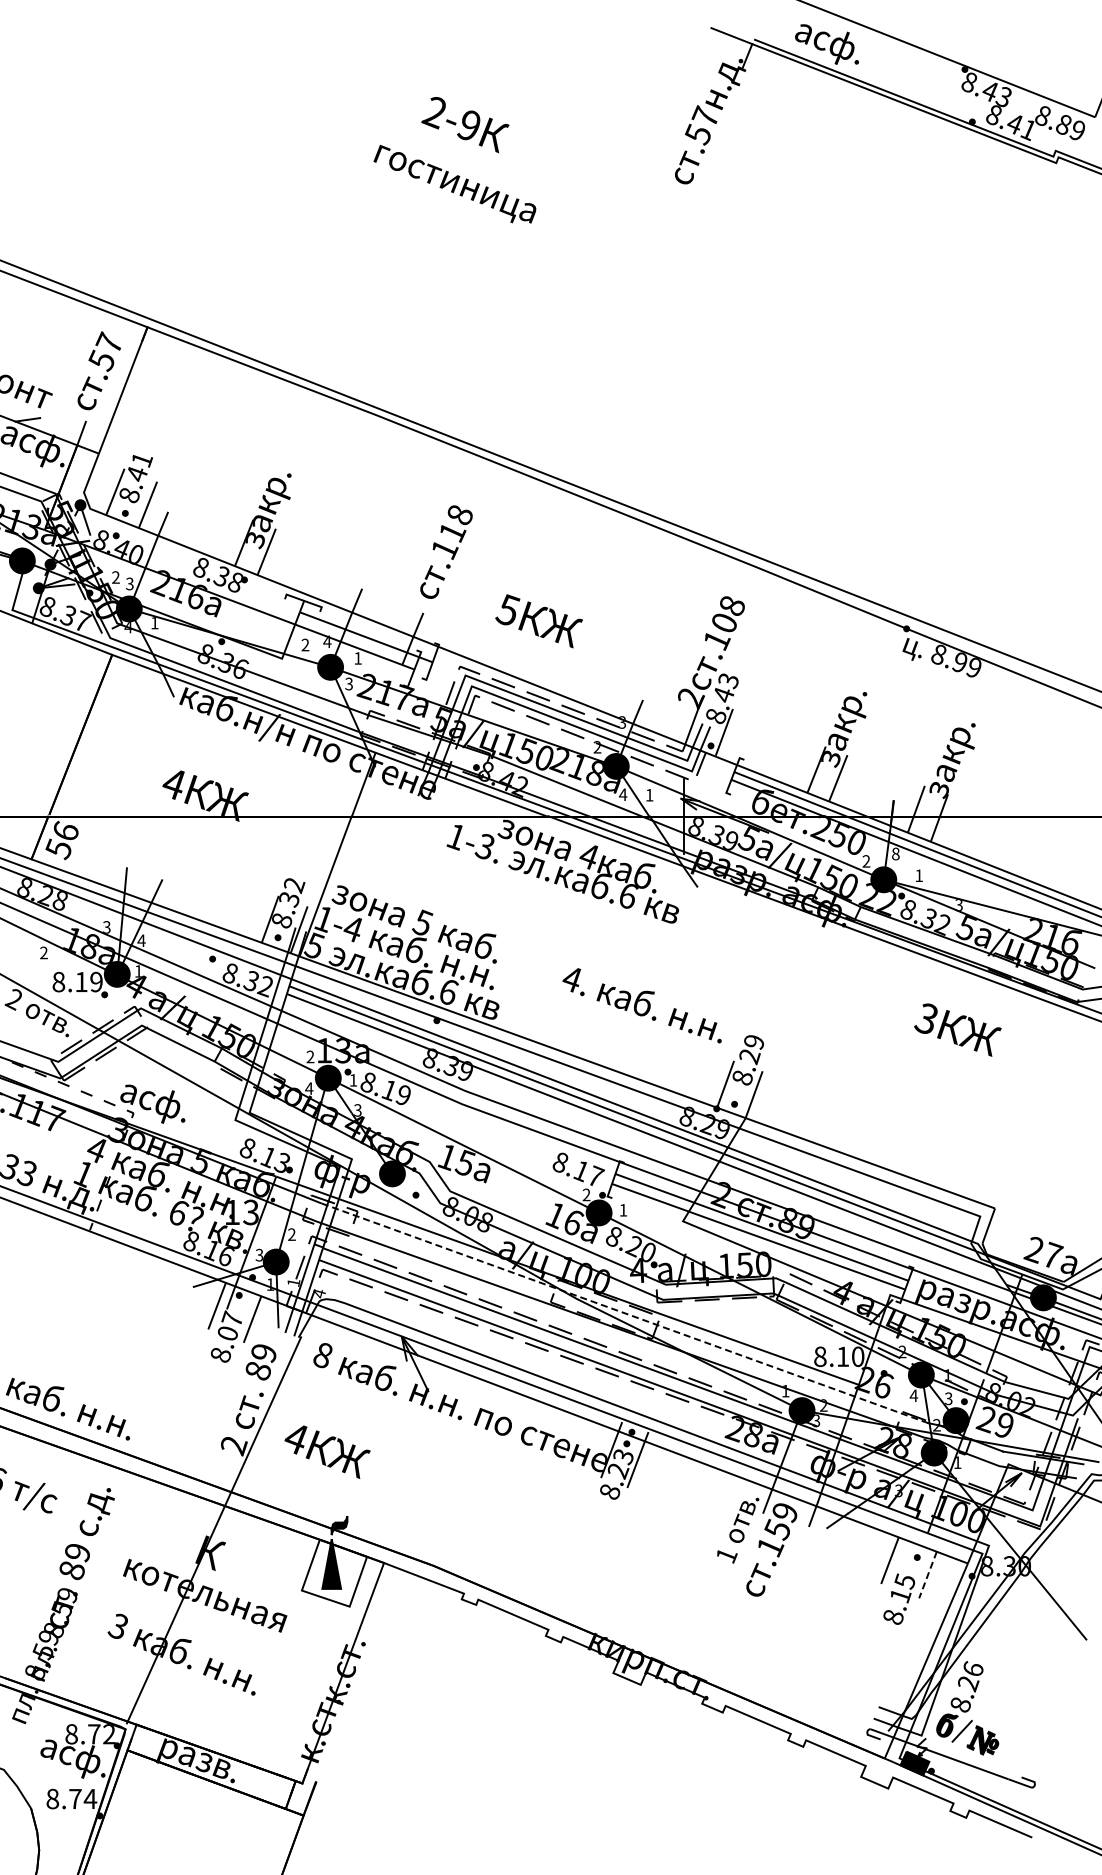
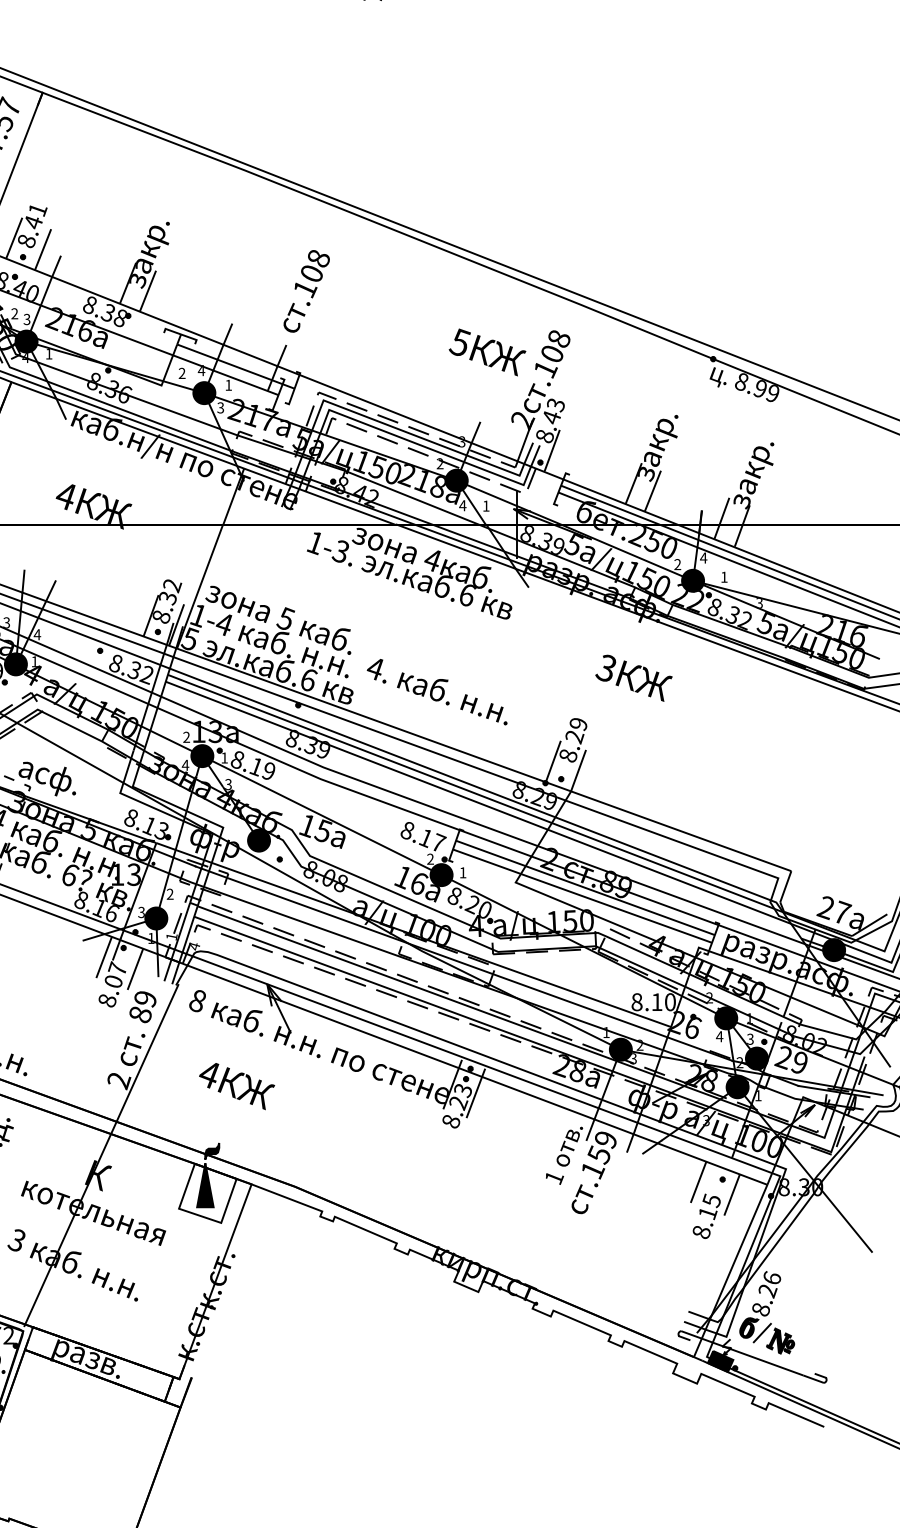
text: (453, 532) -> (312, 274), .118 -> .108
text: (538, 621) -> (486, 352), moved
text: (895, 853) -> (703, 557), 8 -> 4
text: (641, 1005) -> (436, 691), moved
text: (957, 1029) -> (633, 677), moved
line: (624, 1312) -> (464, 963), dashed -> solid
text: (327, 1451) -> (236, 1085), moved
line: (927, 1575) -> (731, 1195), dashed -> solid

